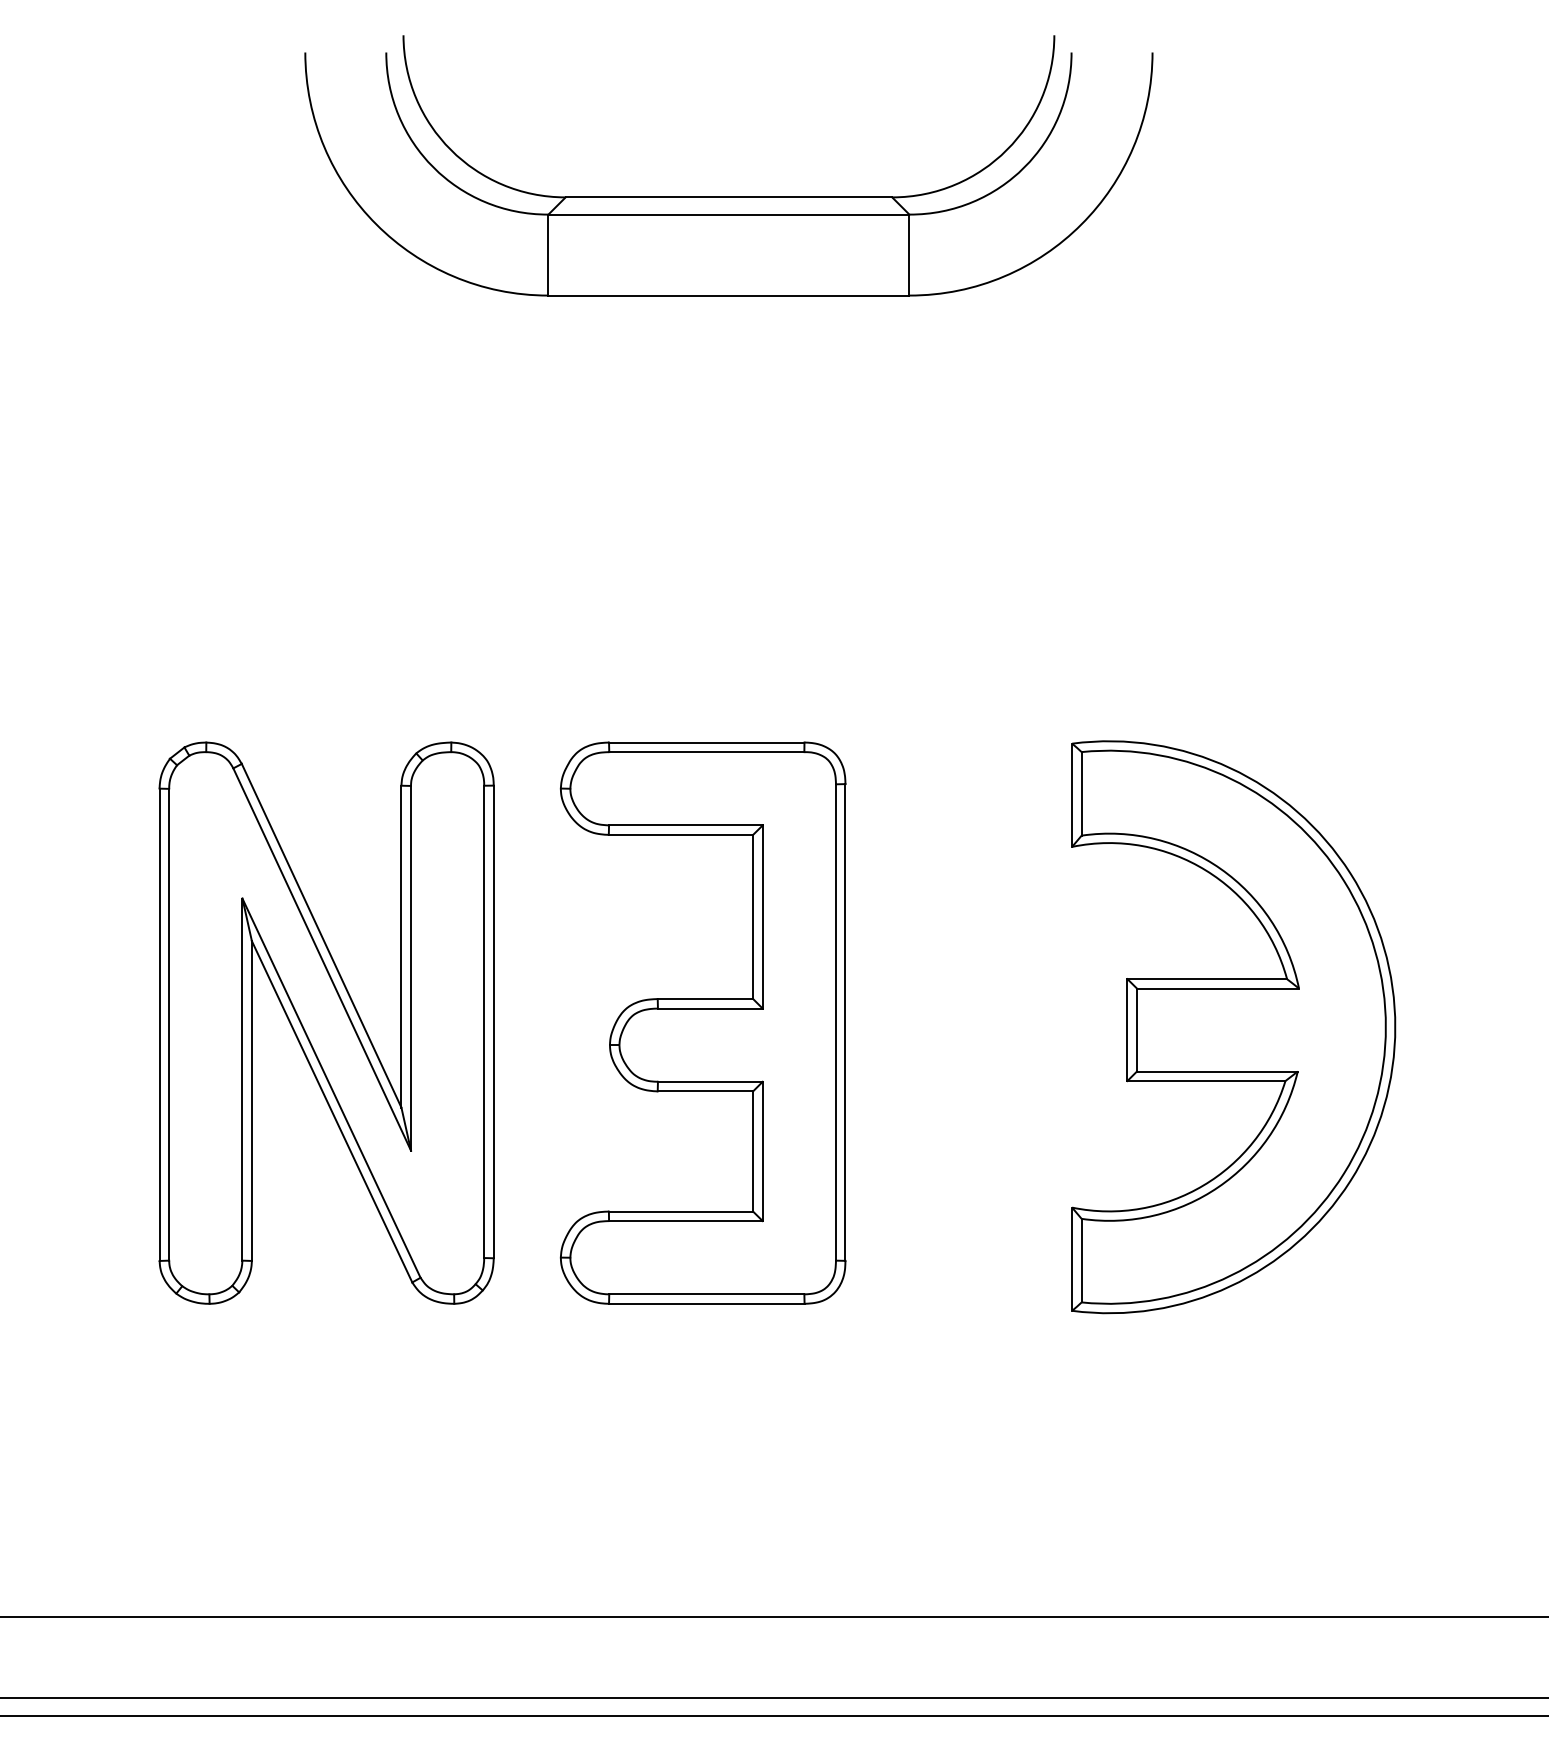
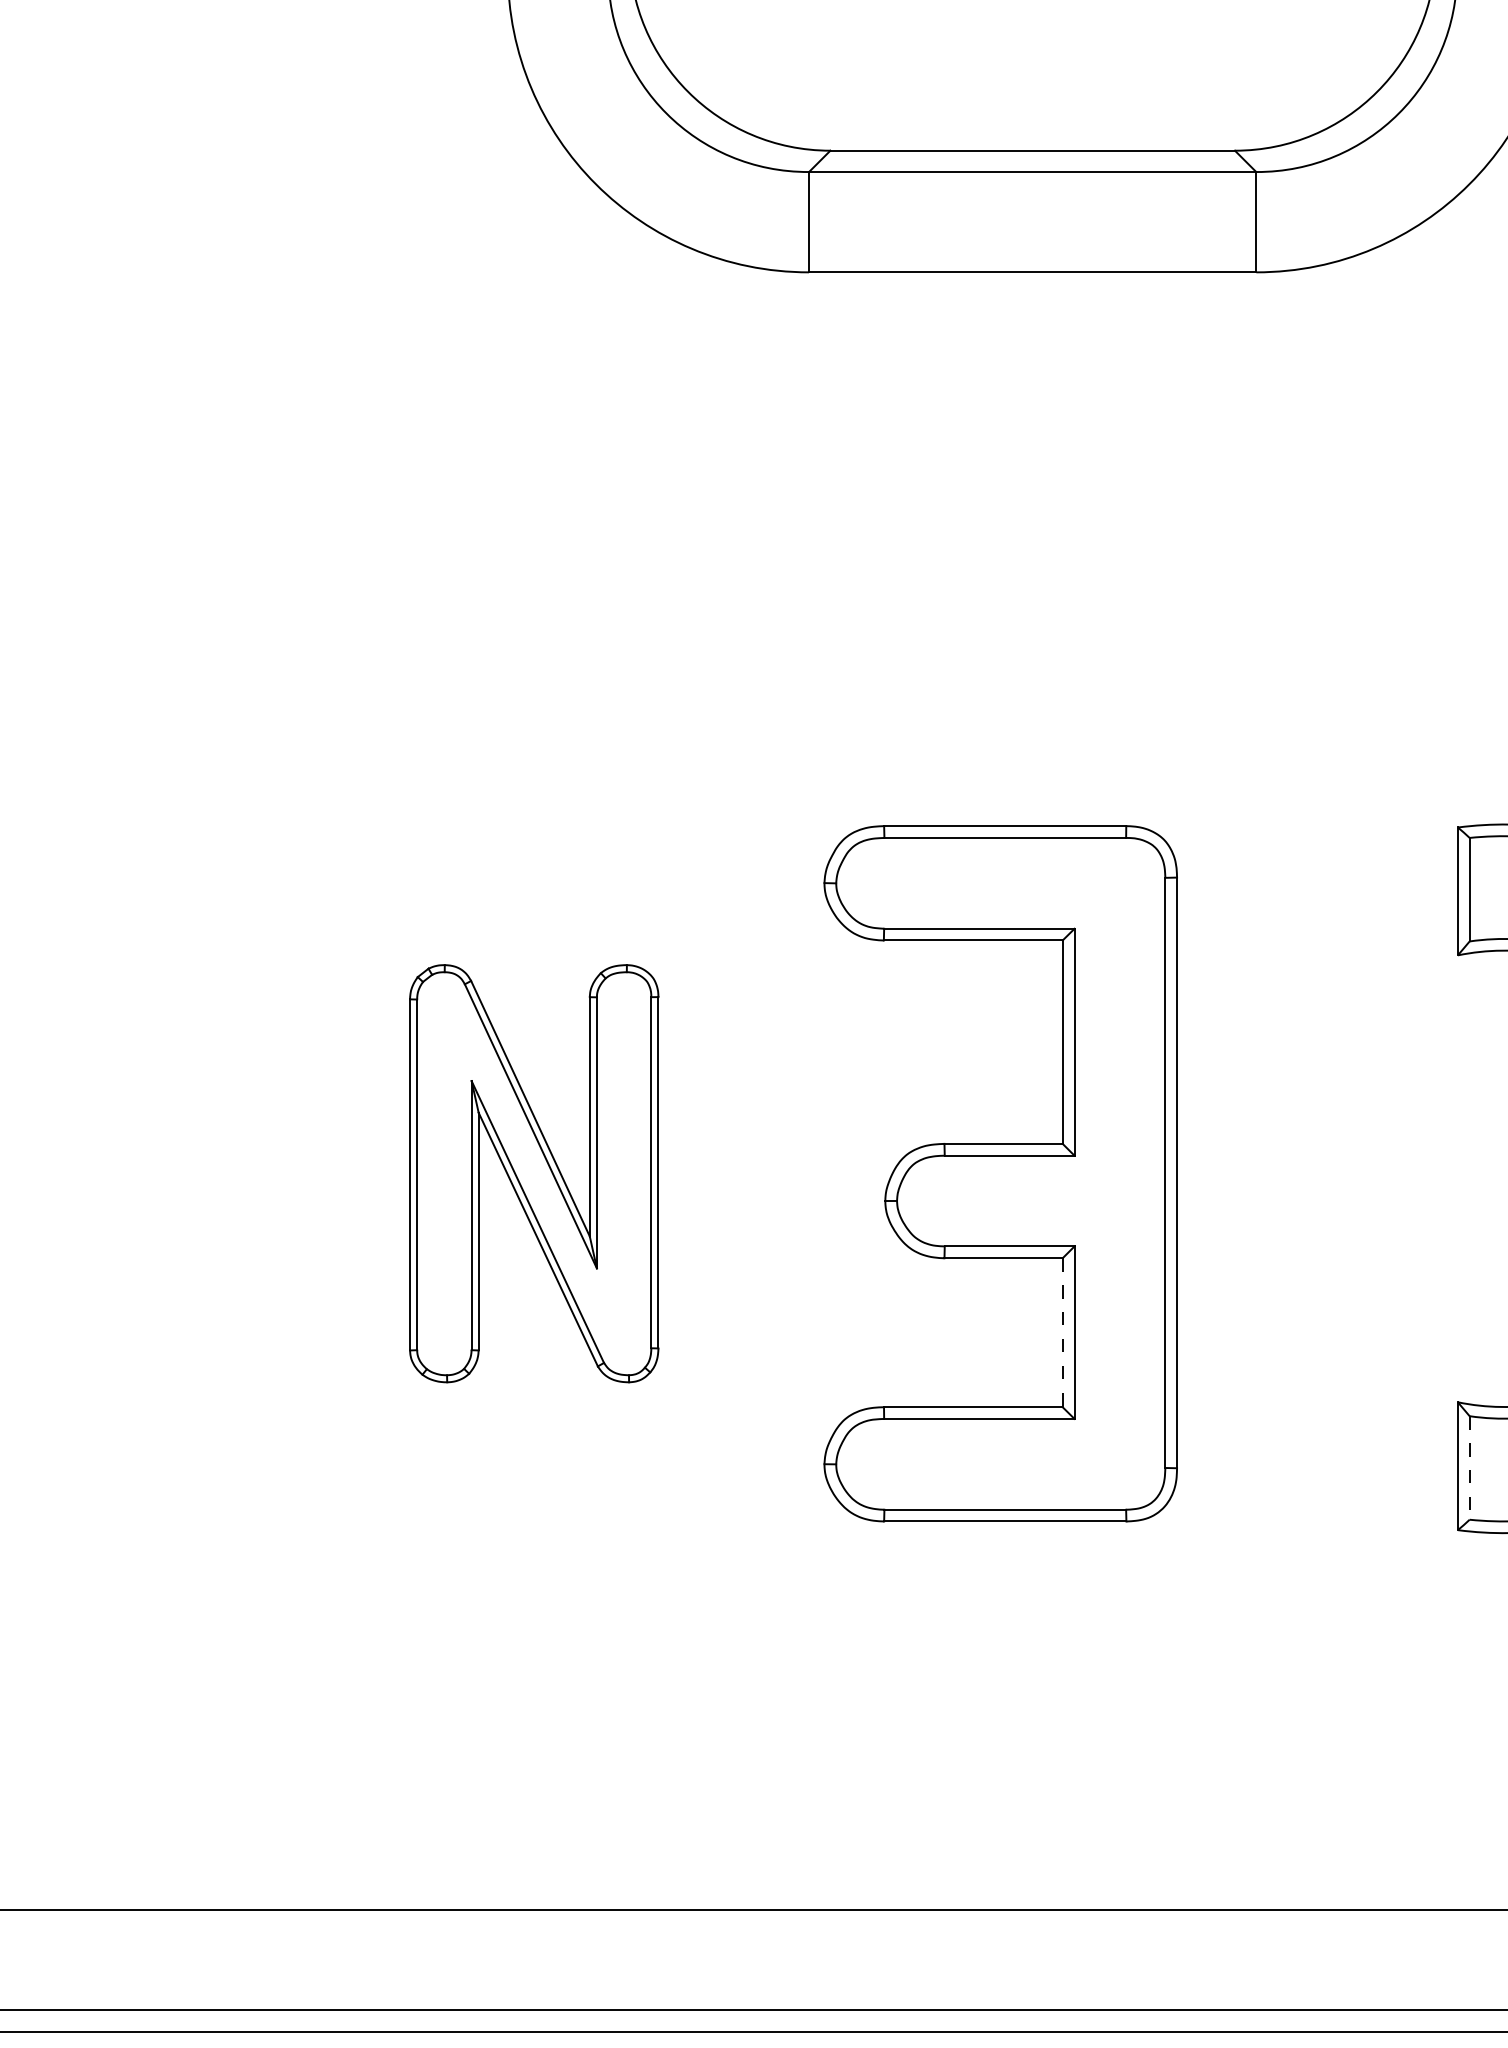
part: (326, 1022) -> (534, 1172), size x0.6
line: (753, 1151) -> (1063, 1332), solid -> dashed
line: (1081, 1260) -> (1469, 1467), solid -> dashed

